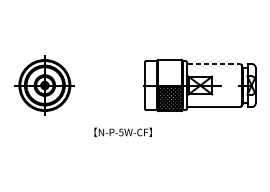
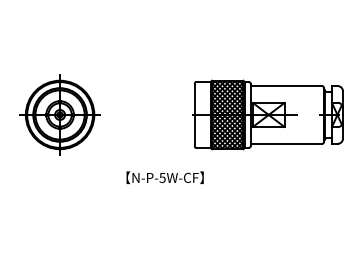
line: (213, 64) -> (286, 86), dashed -> solid
hatch: (169, 72) -> (227, 97), added

